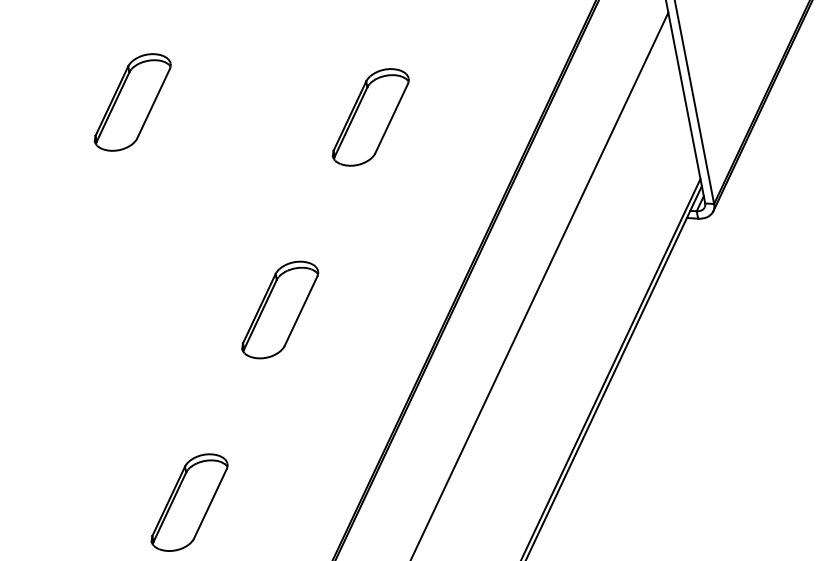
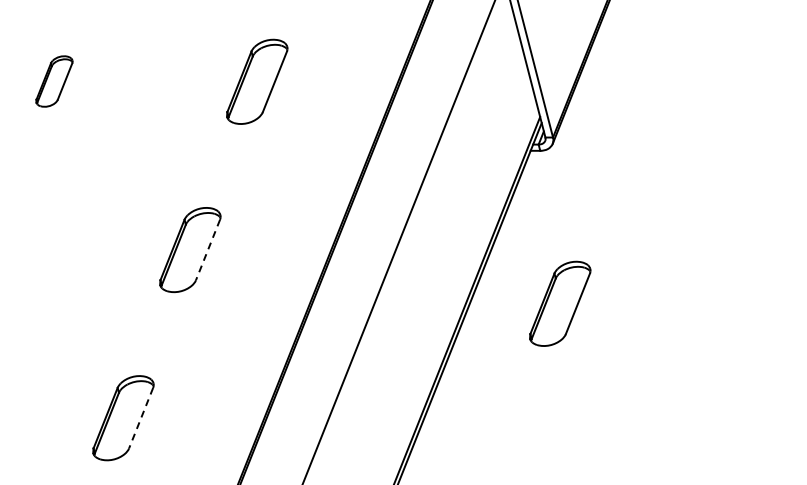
part: (132, 102) -> (54, 81), size x0.6
line: (301, 311) -> (208, 250), solid -> dashed
part: (710, 399) -> (560, 303), added
line: (210, 504) -> (141, 418), solid -> dashed

